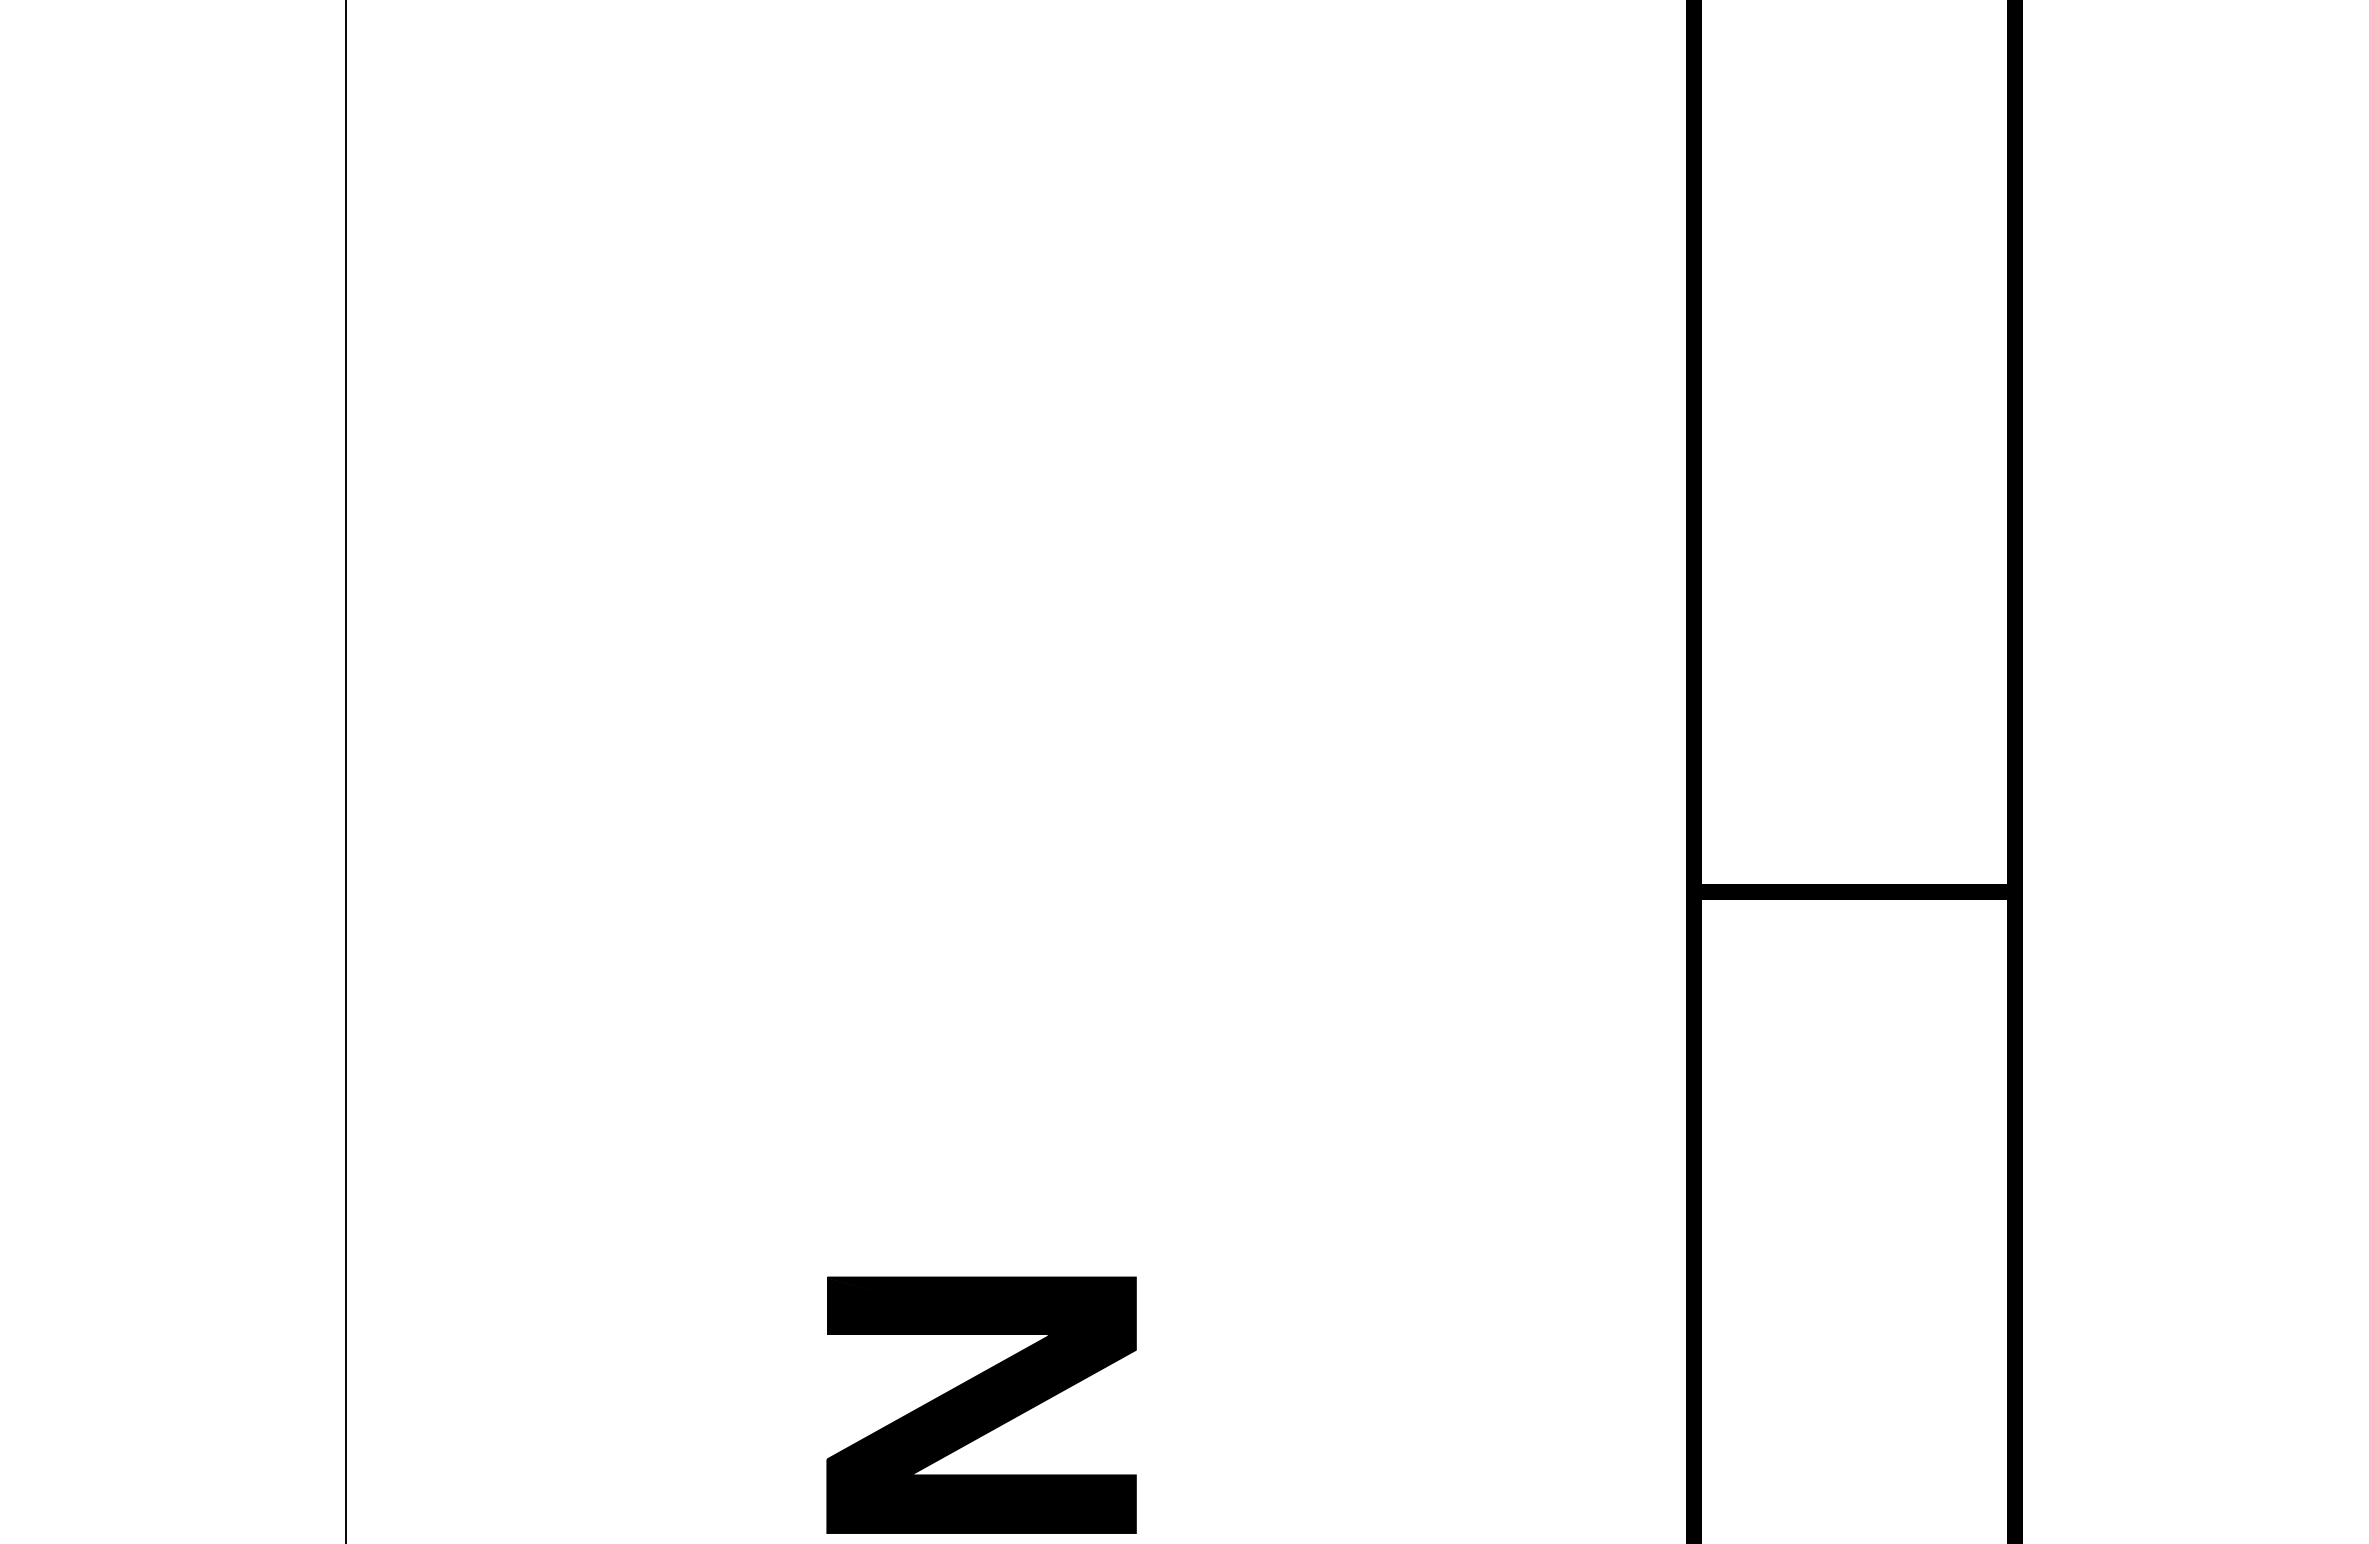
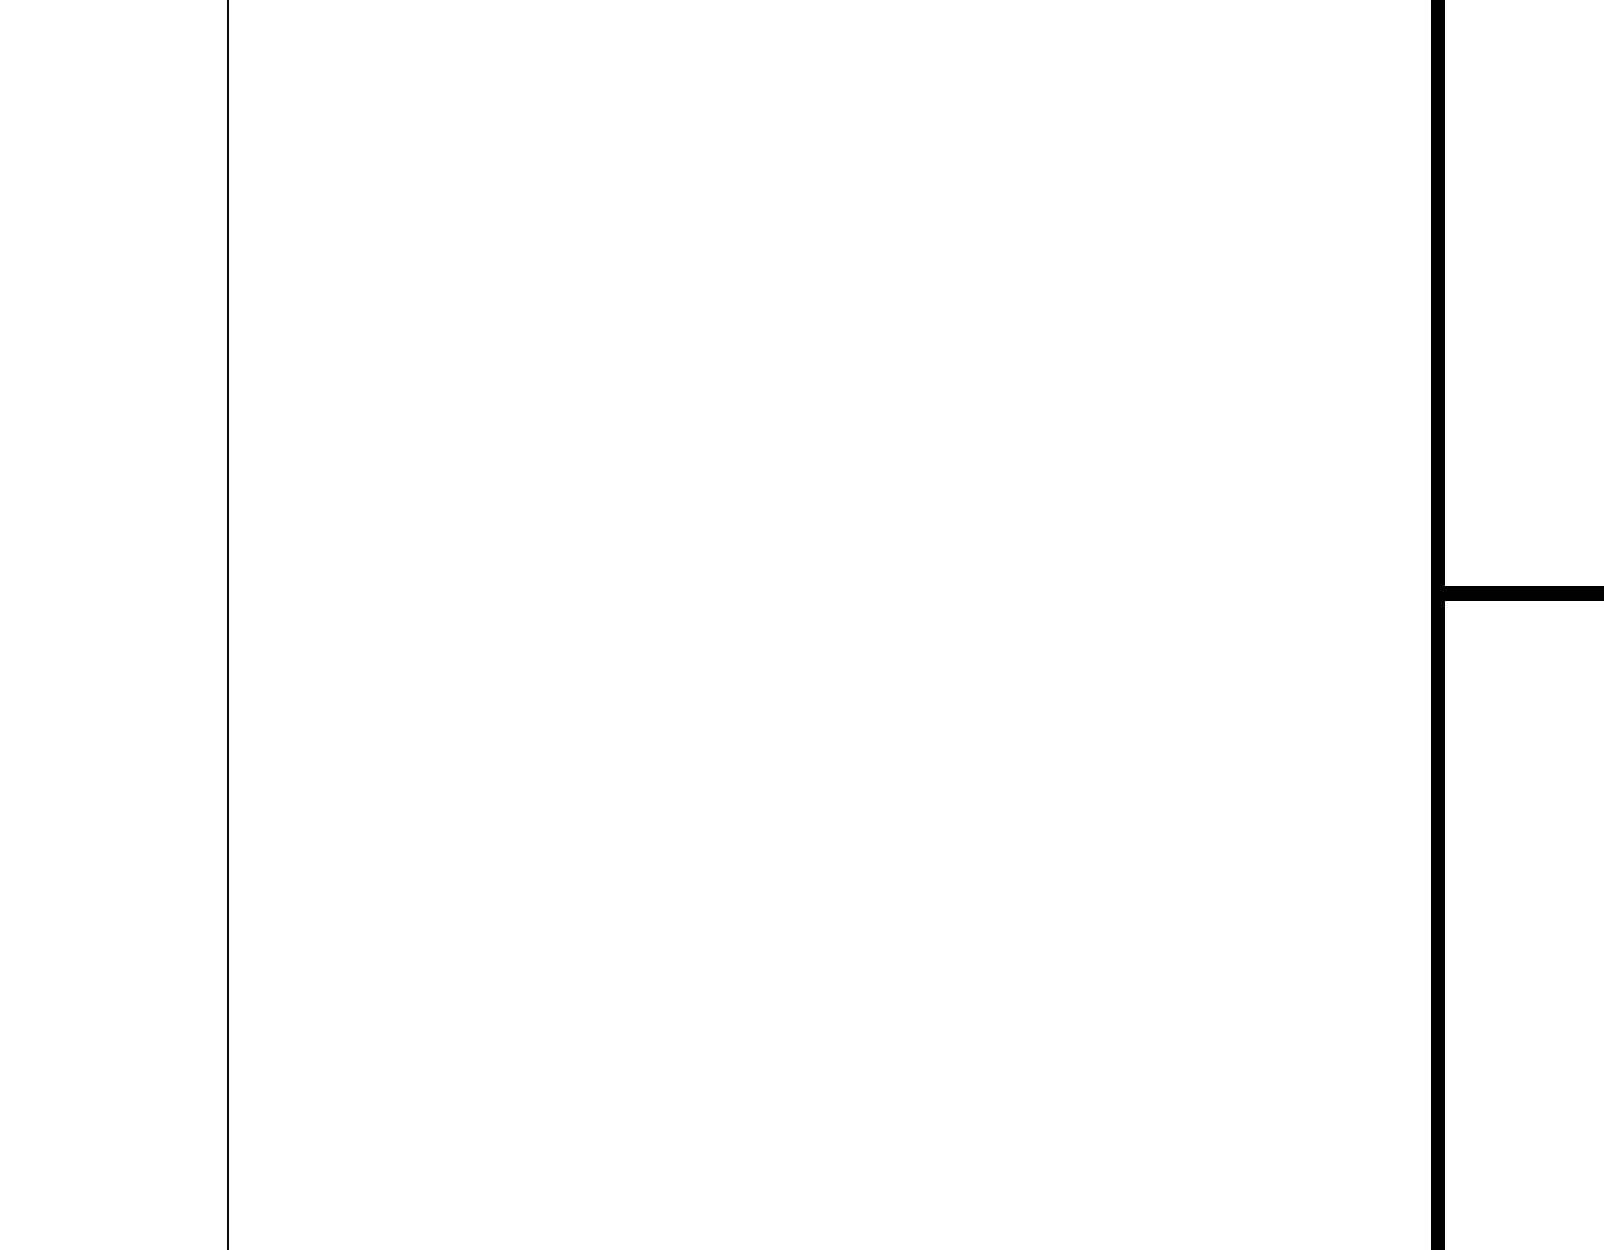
part: (981, 1404) -> (798, 1052), removed

